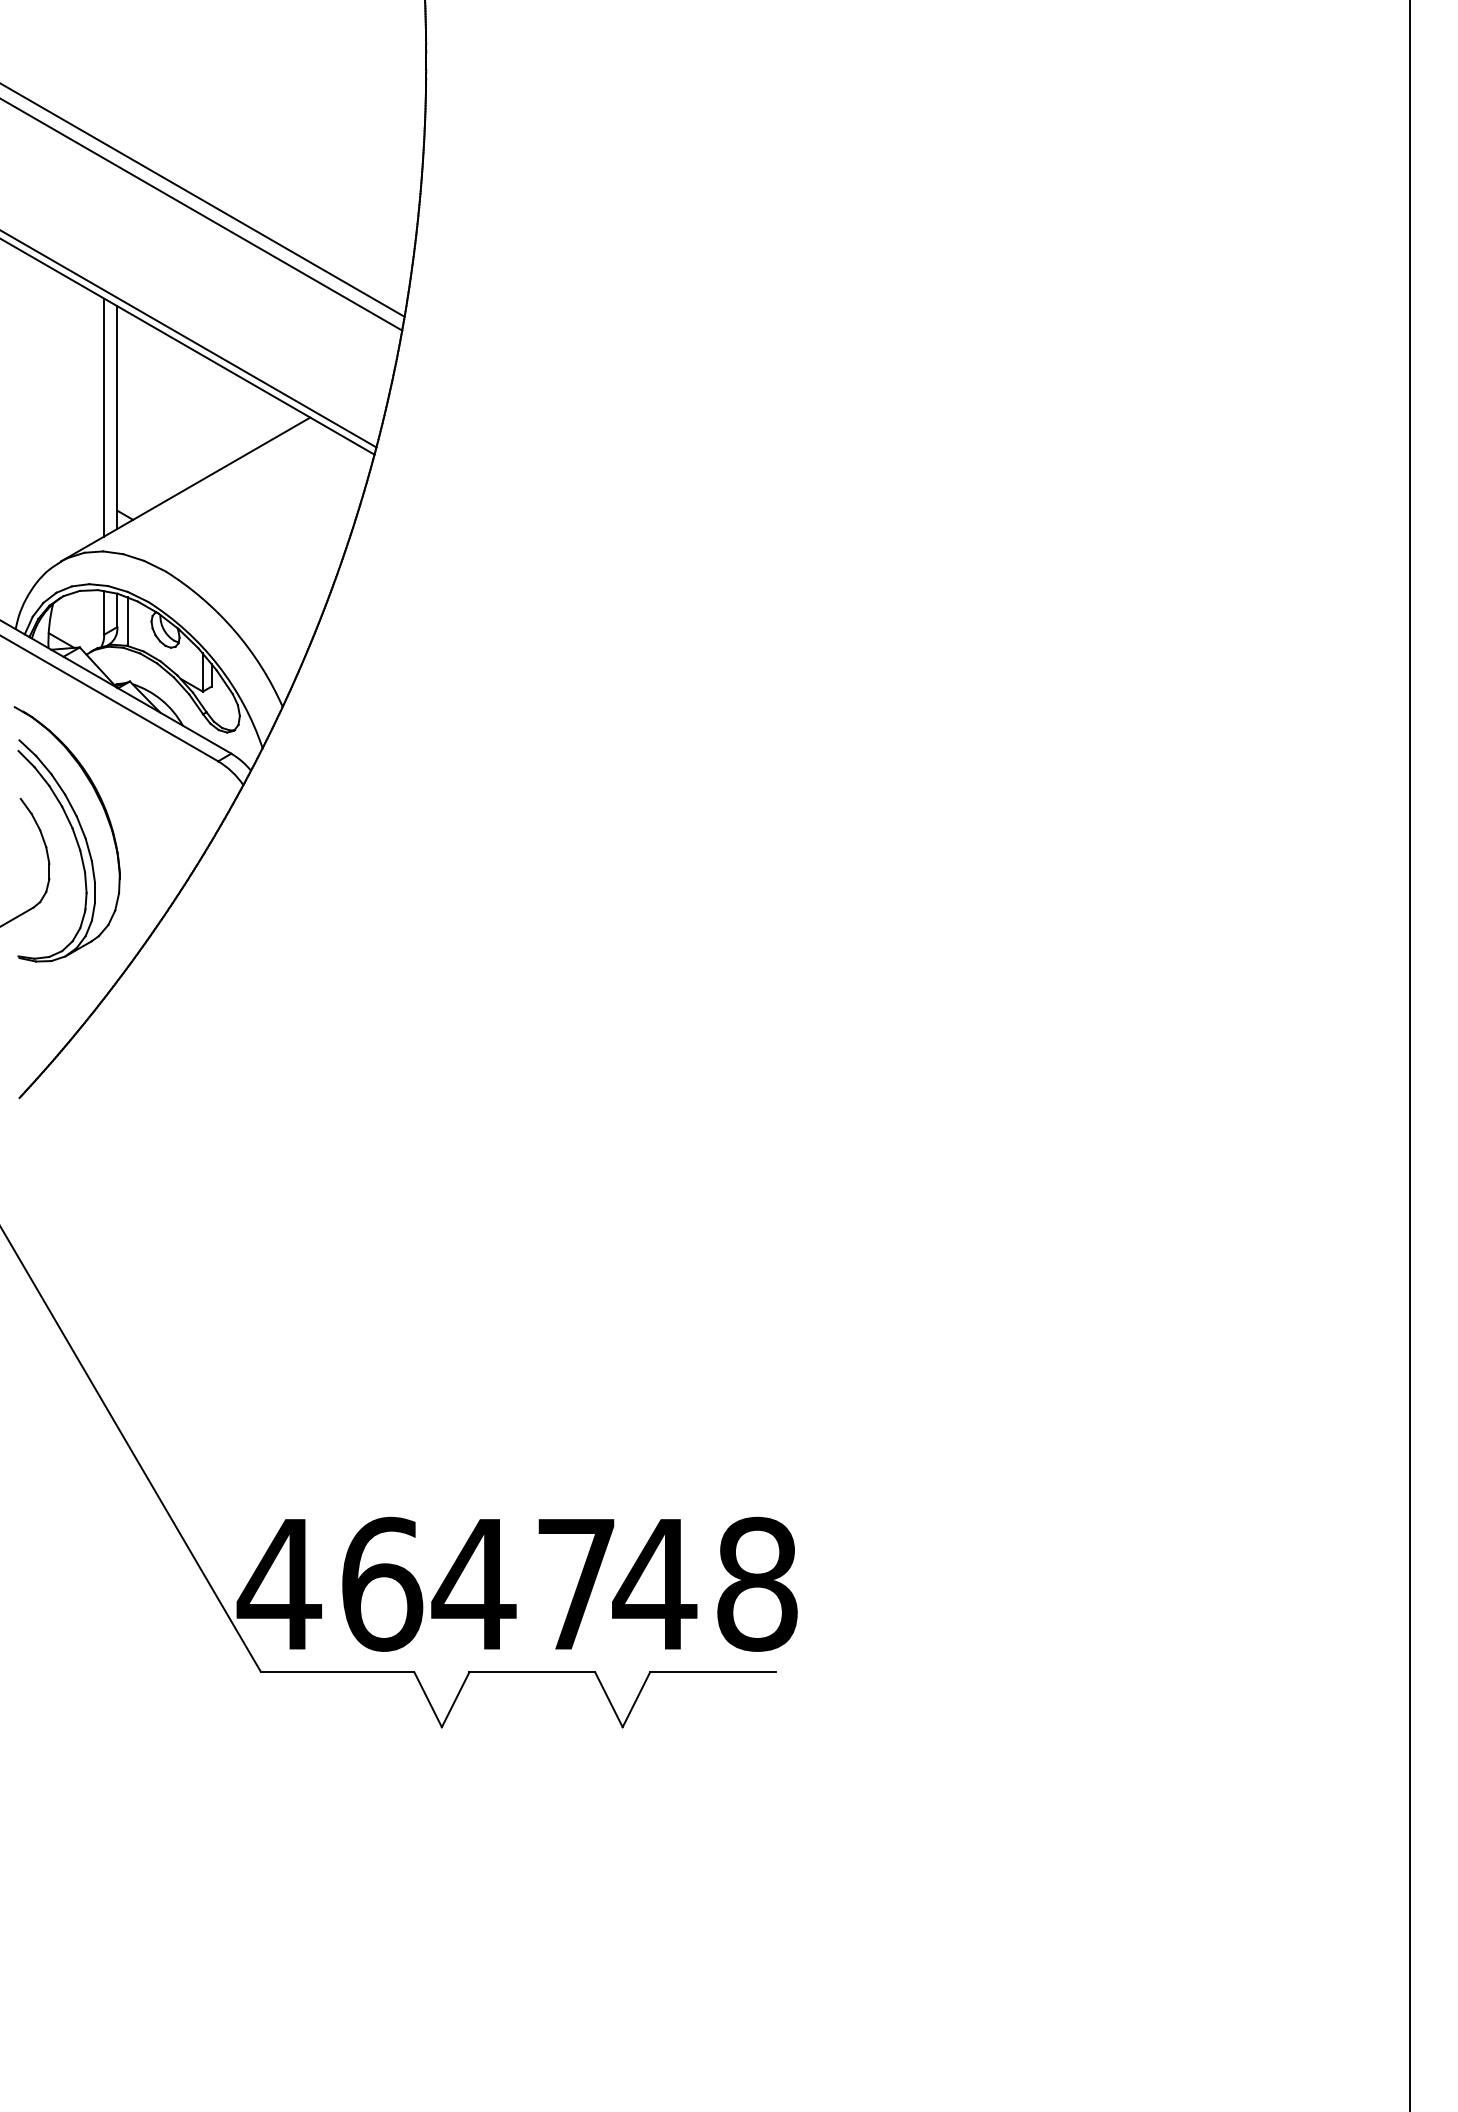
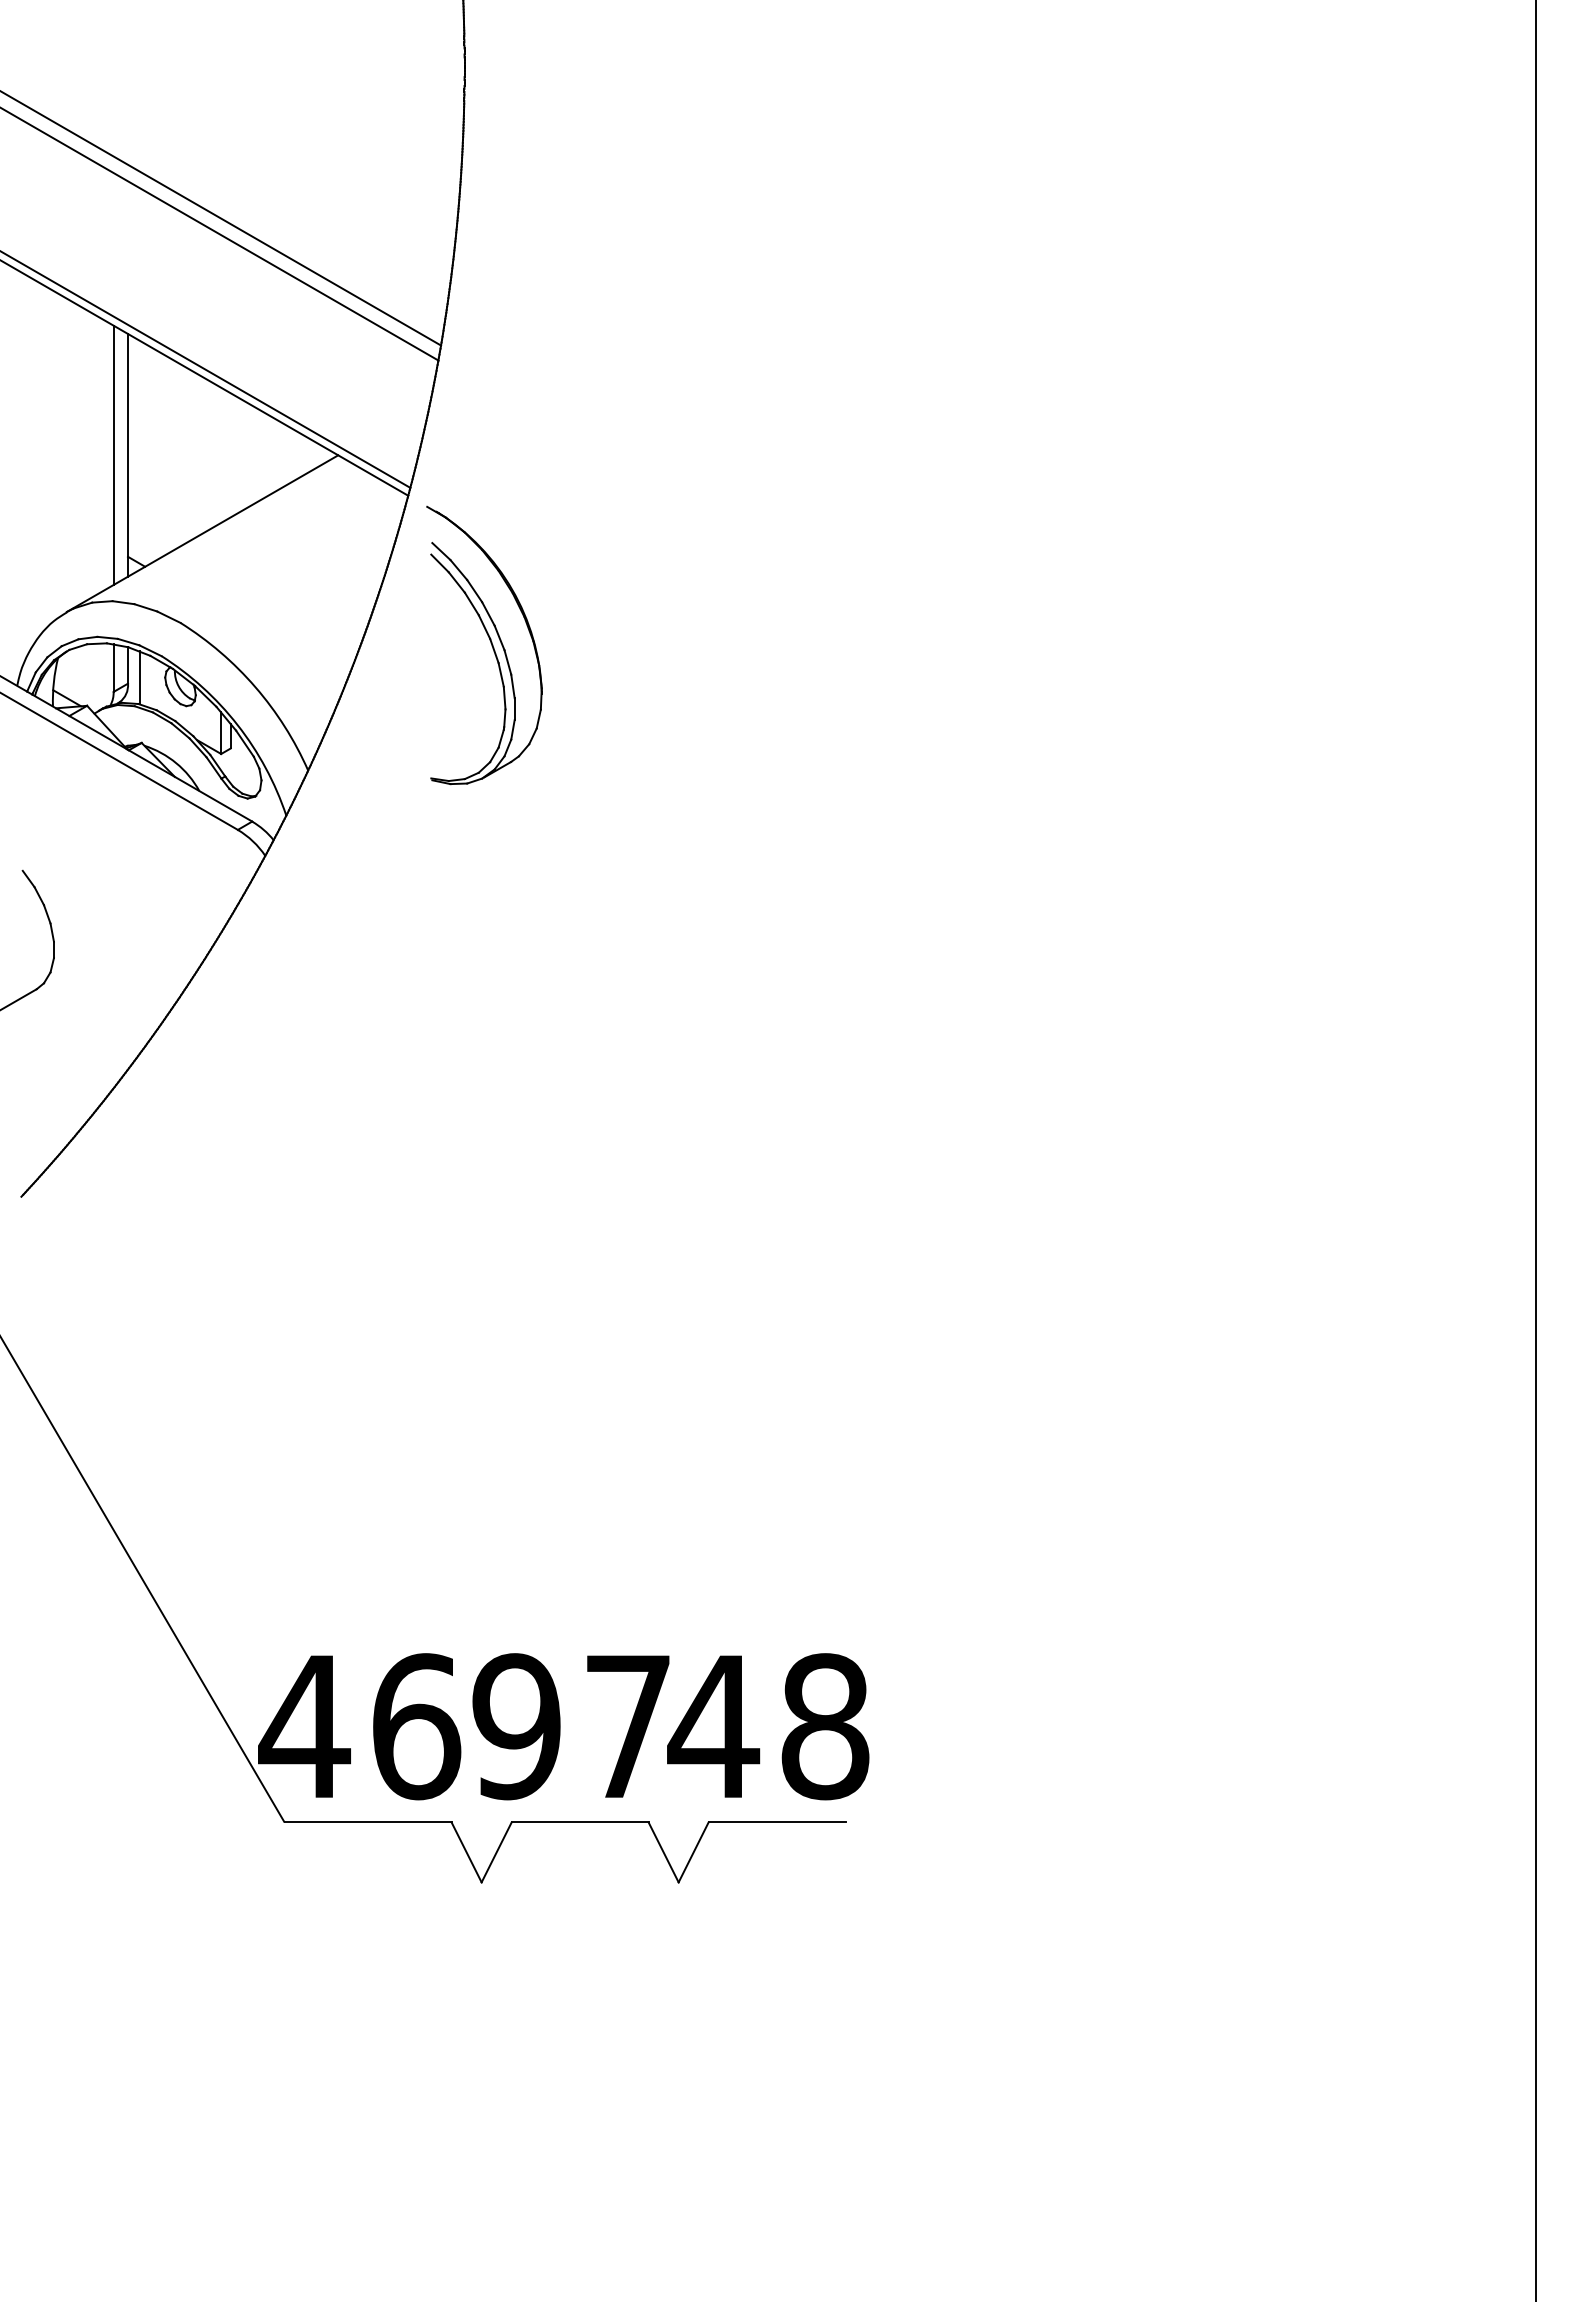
part: (72, 832) -> (490, 643), moved
text: (473, 1584) -> (516, 1726), 47 -> 97

